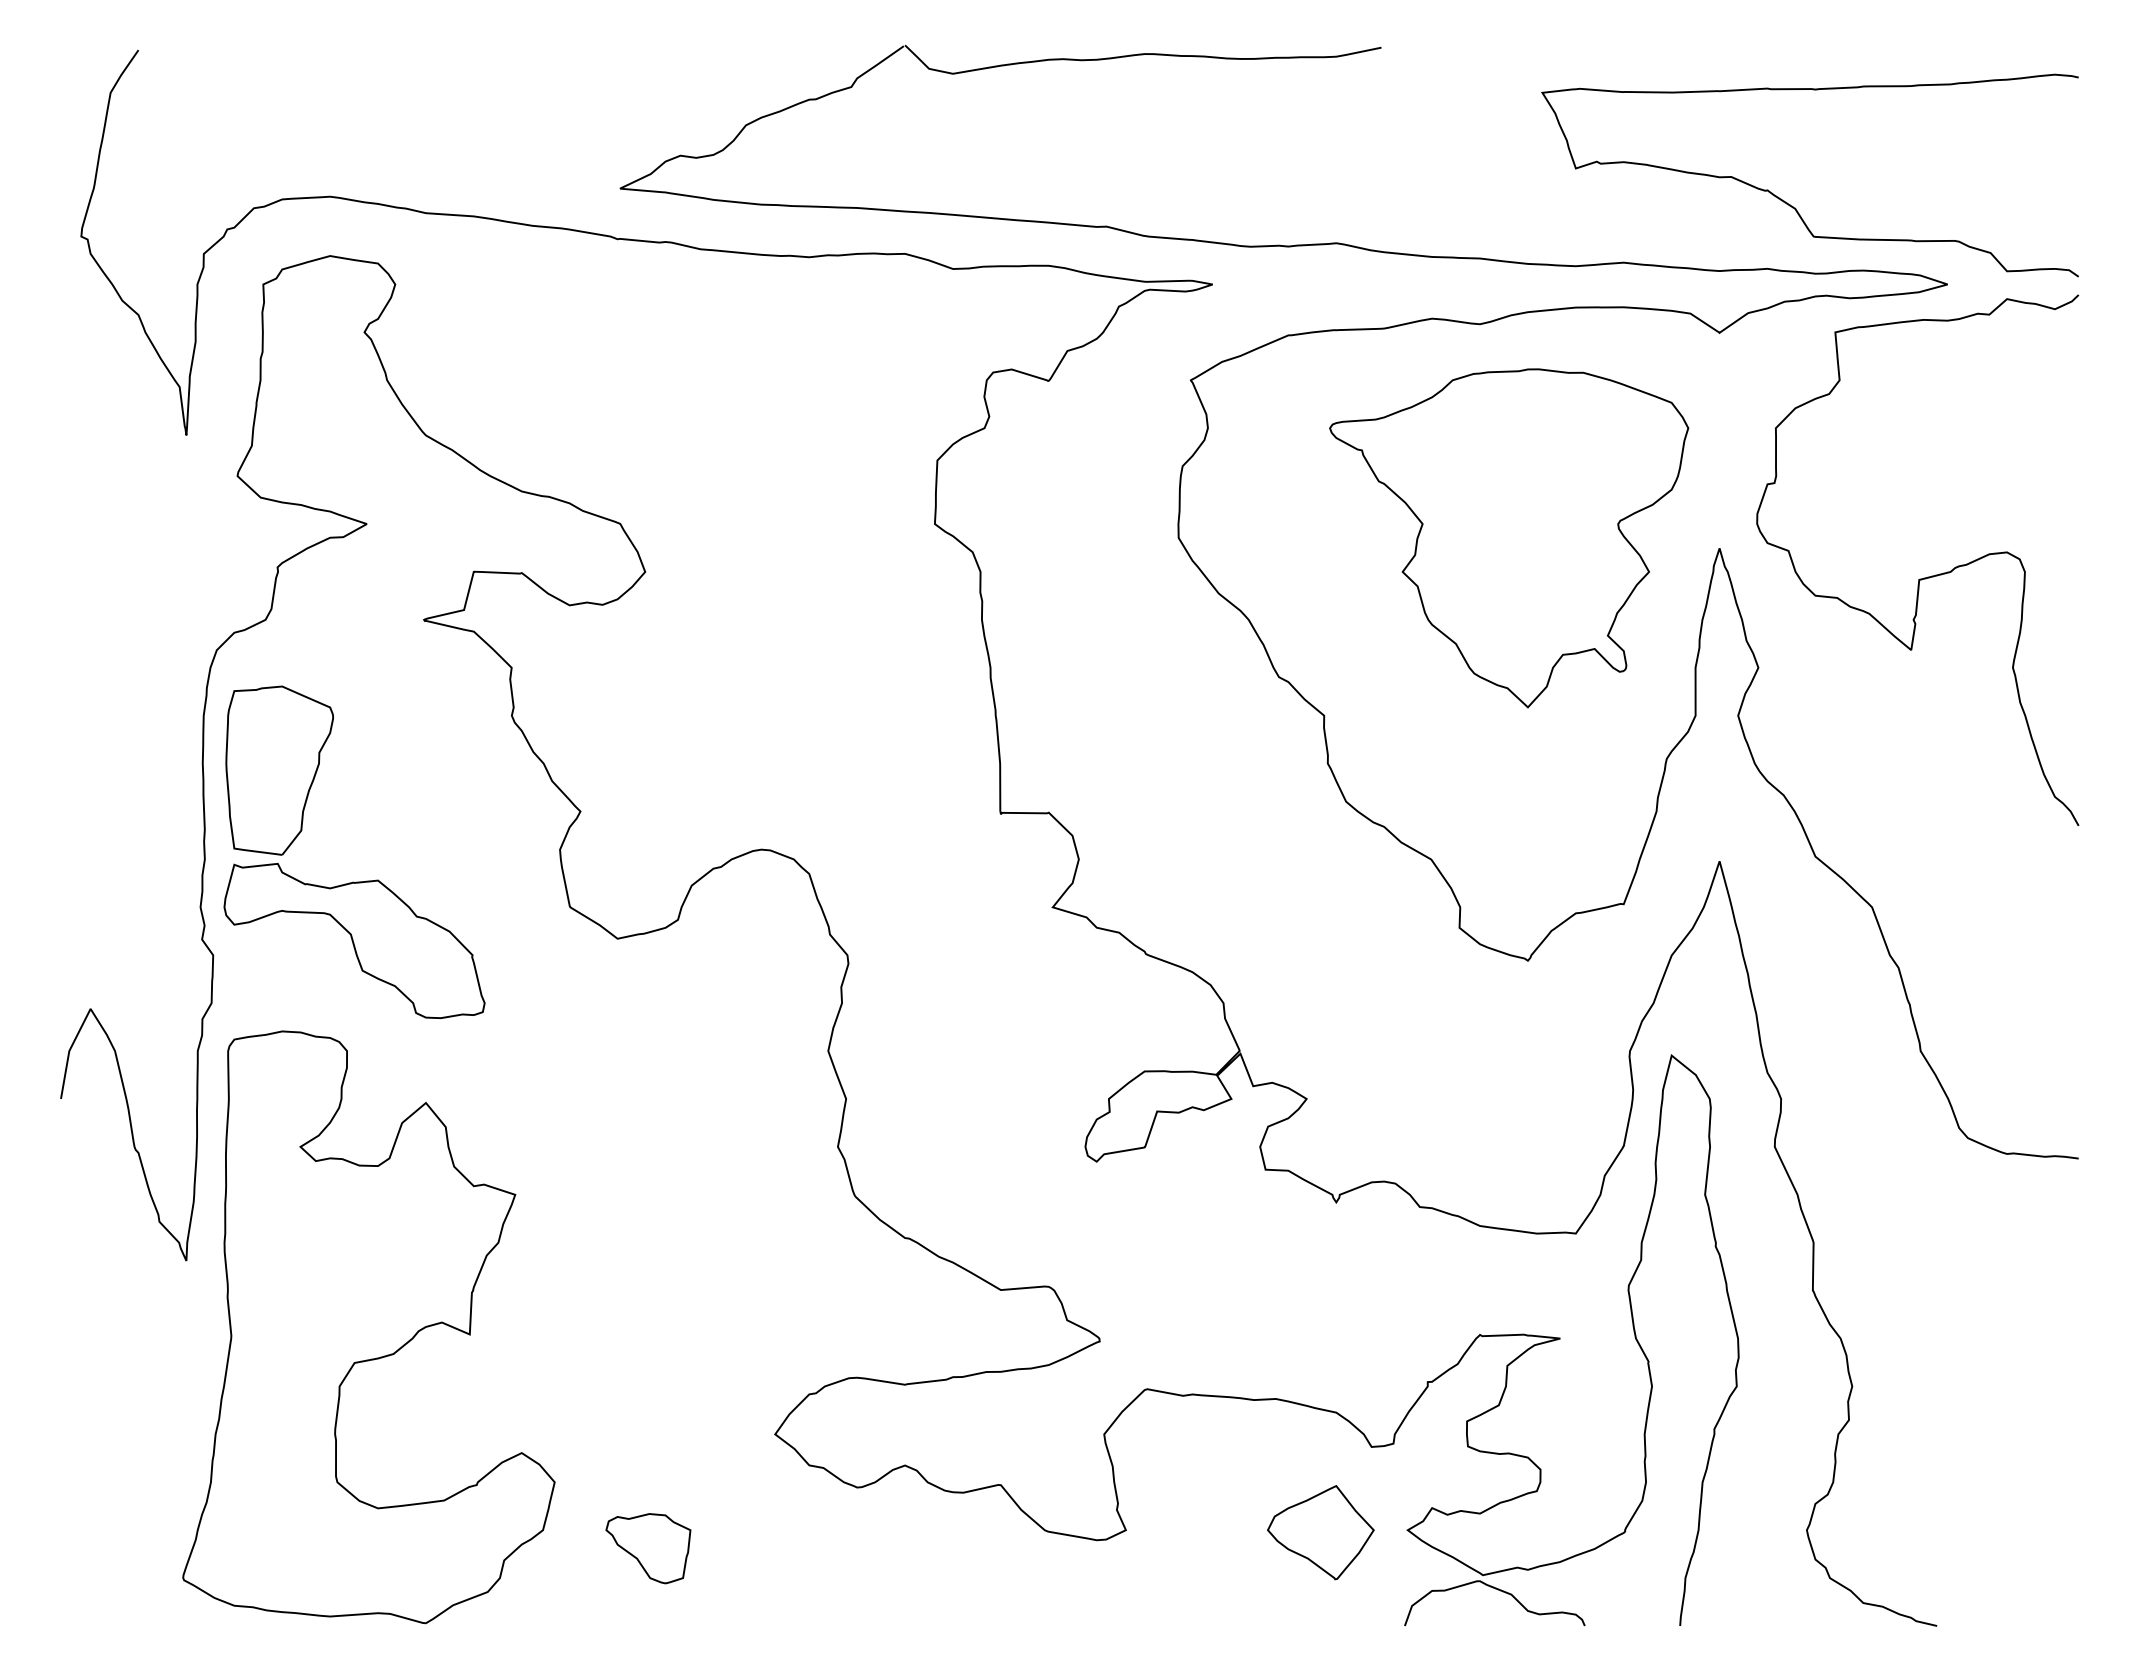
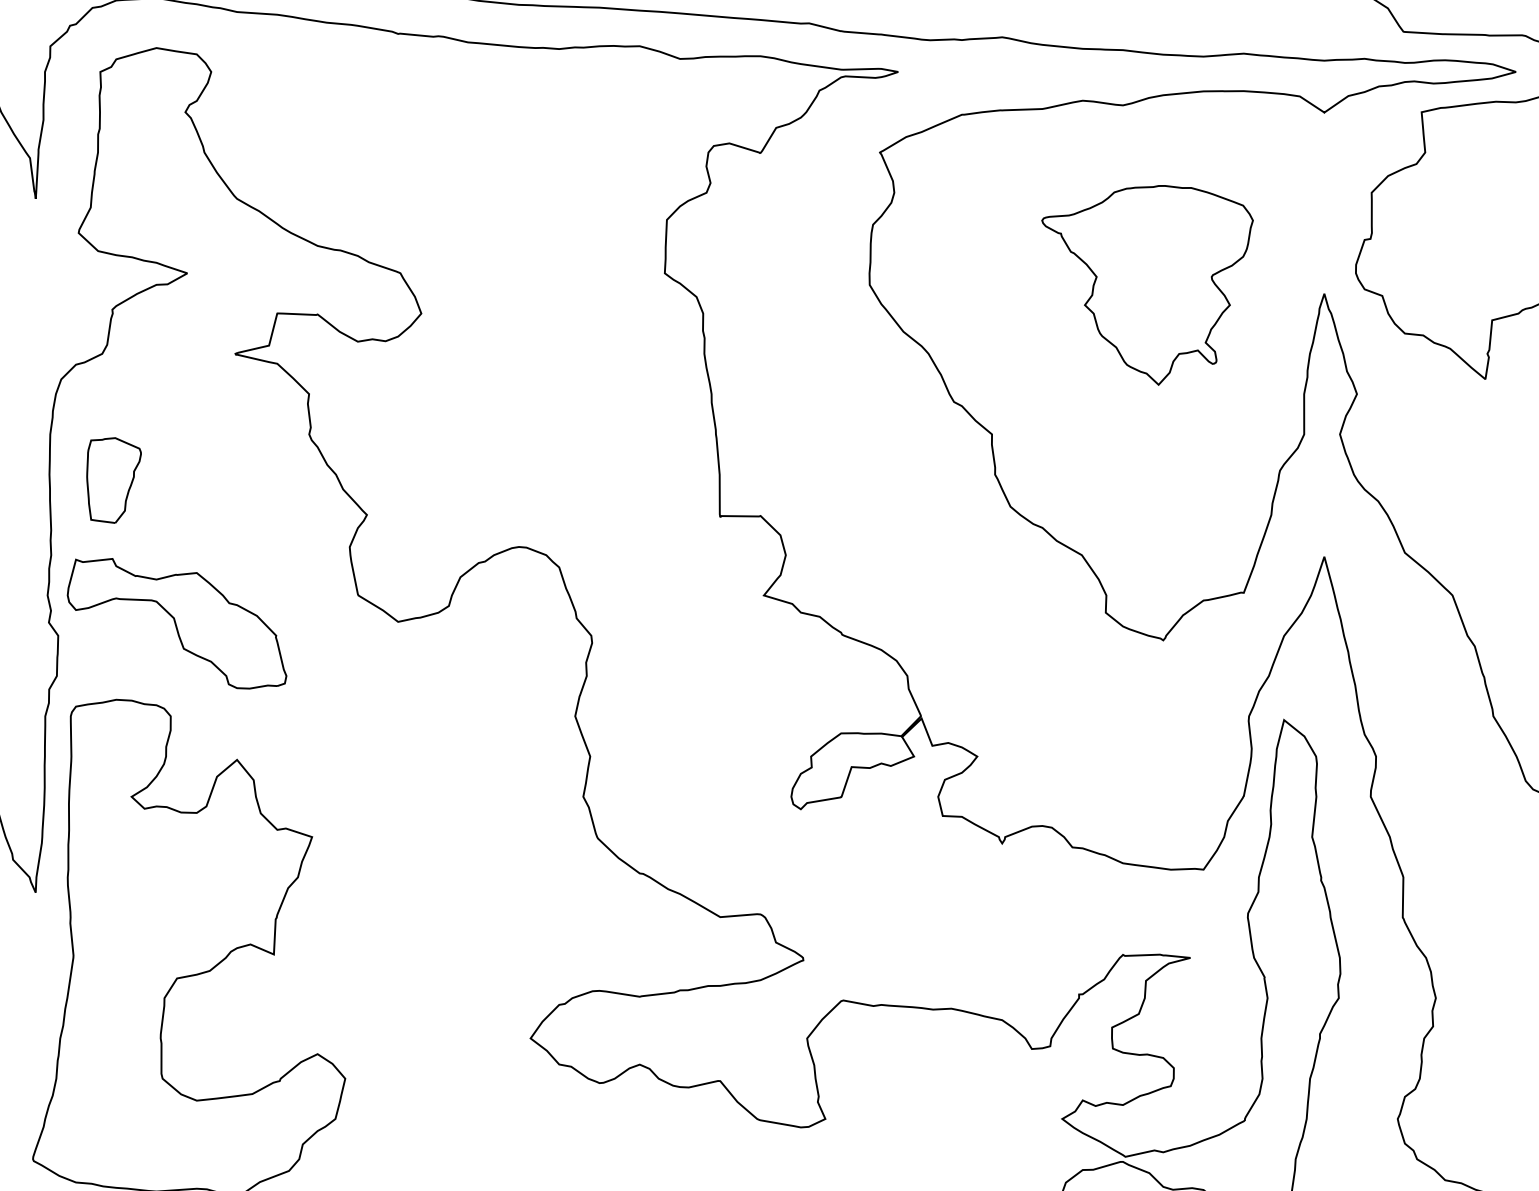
part: (1509, 538) -> (1147, 285), size x0.7
part: (279, 770) -> (113, 480), size x0.6
part: (1320, 1532) -> (988, 1120), removed
part: (648, 1548) -> (424, 1134), removed

